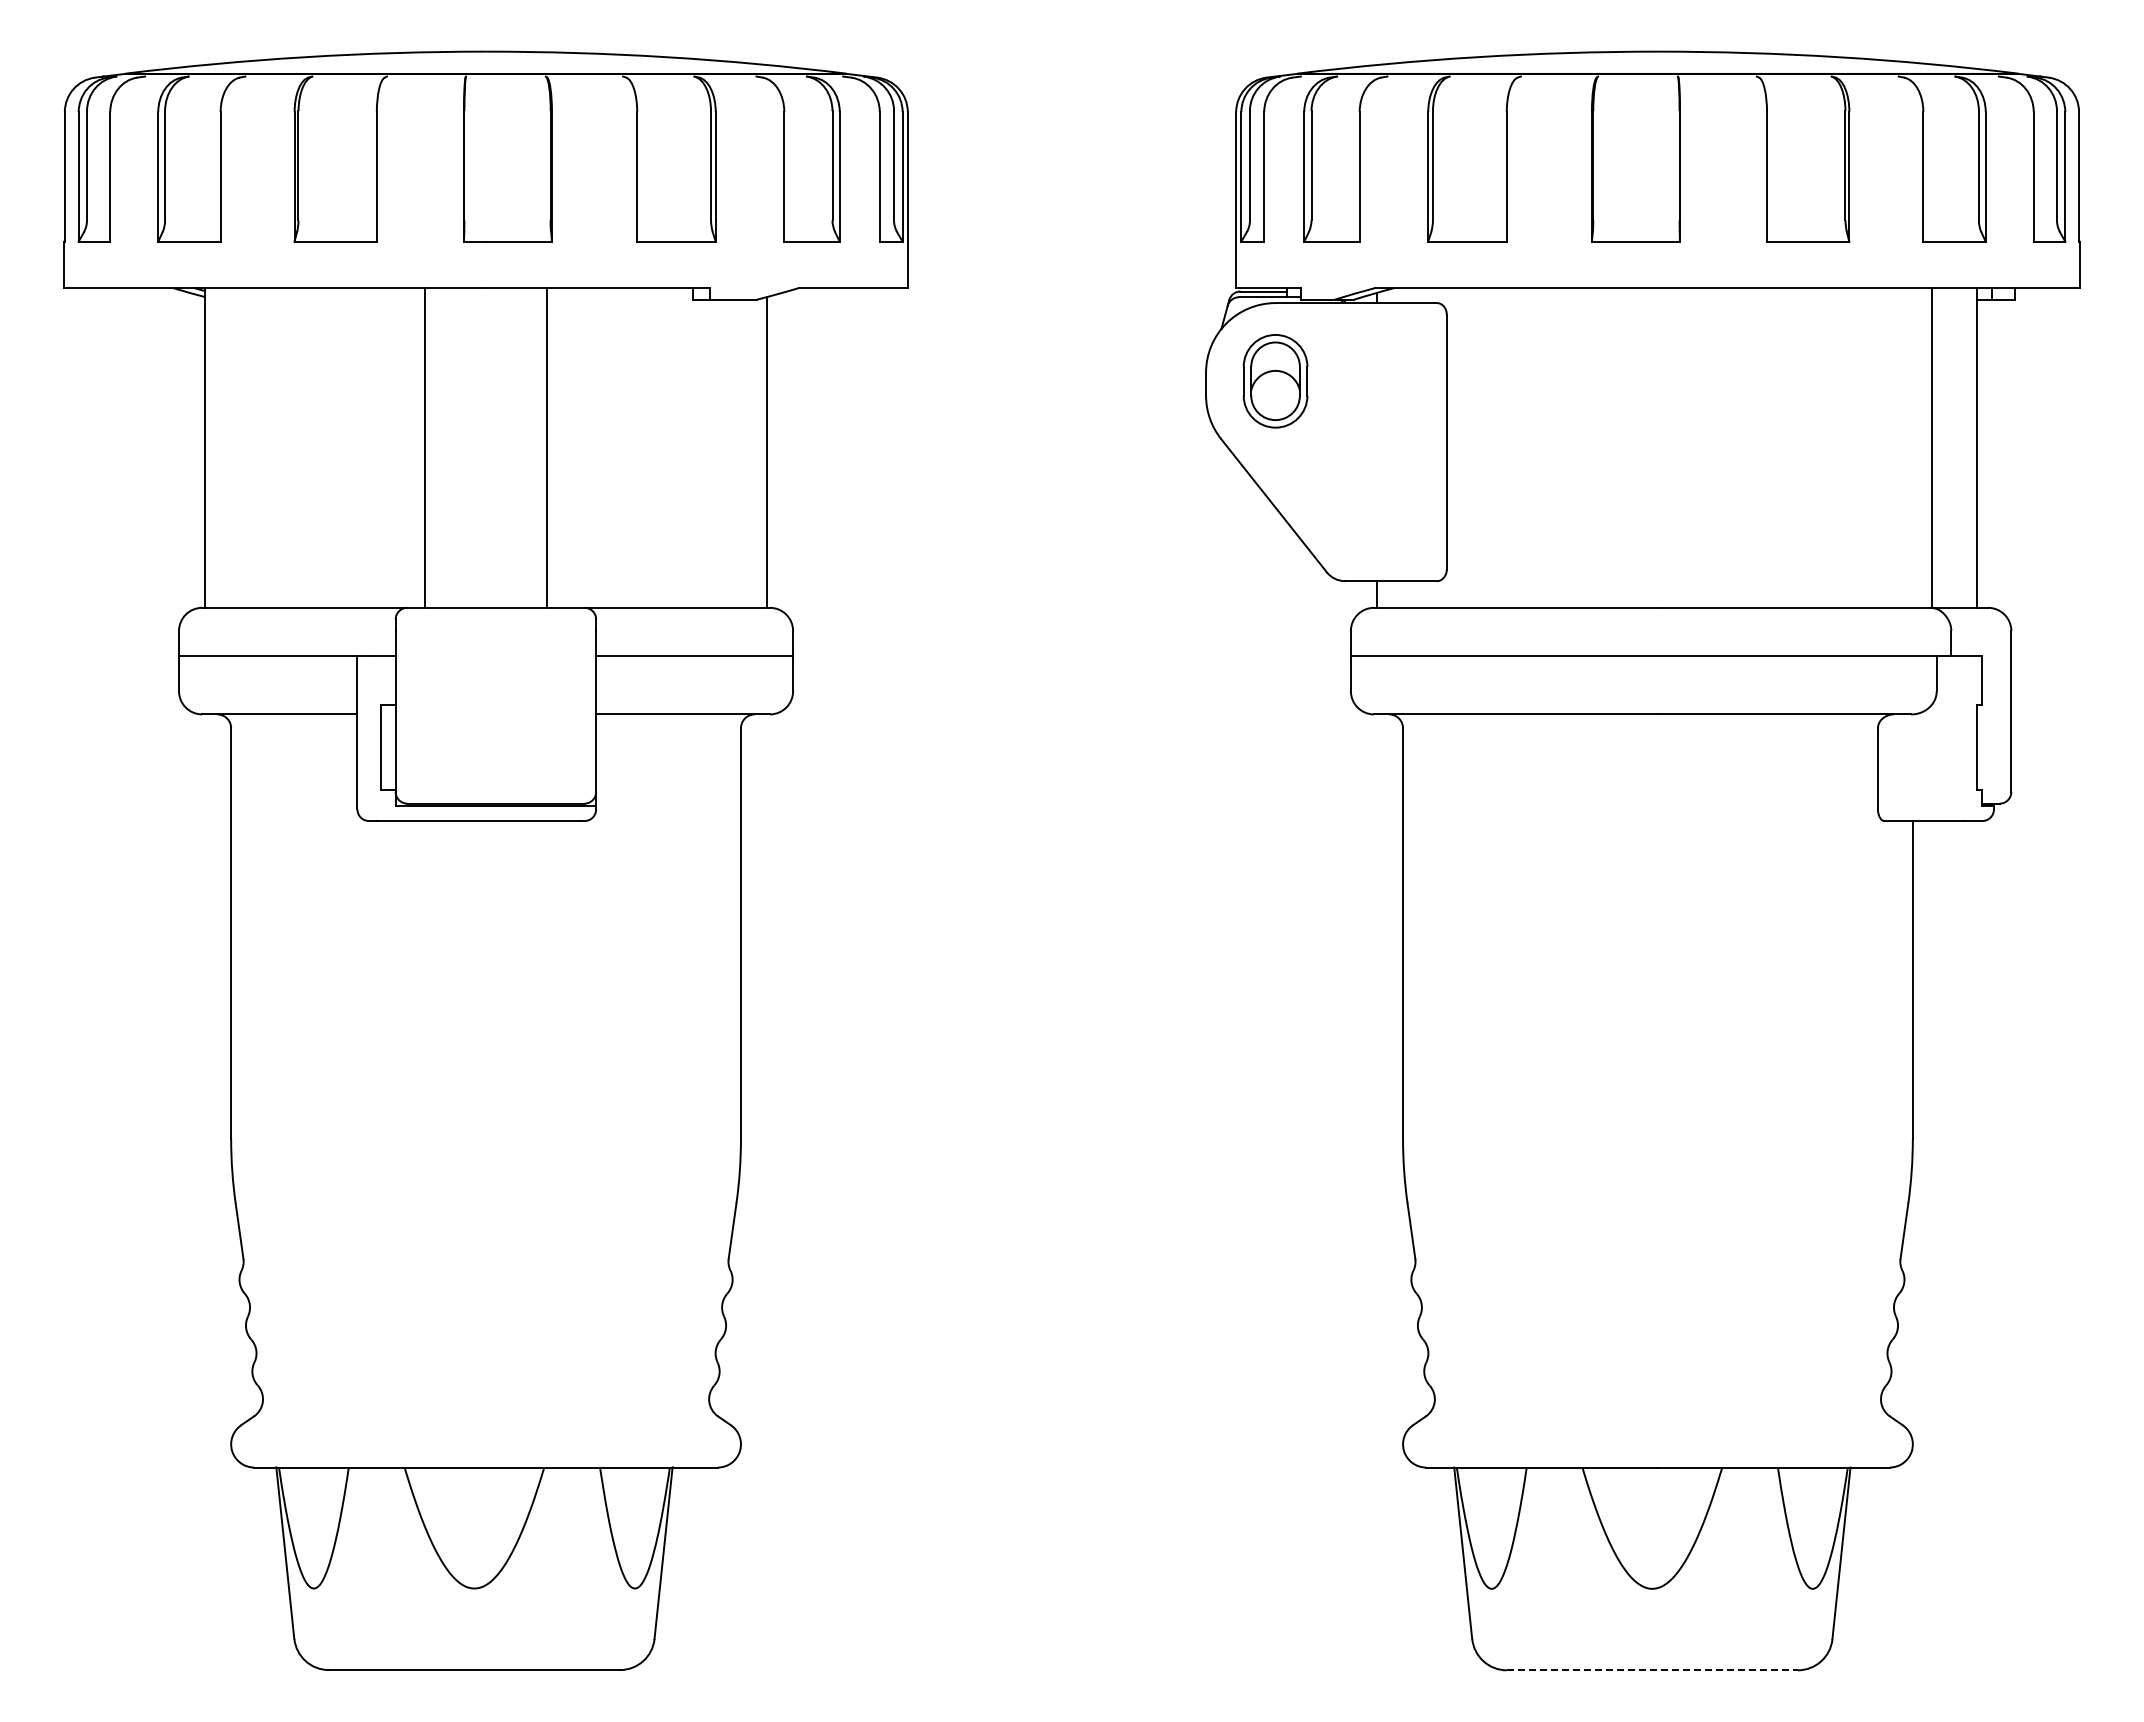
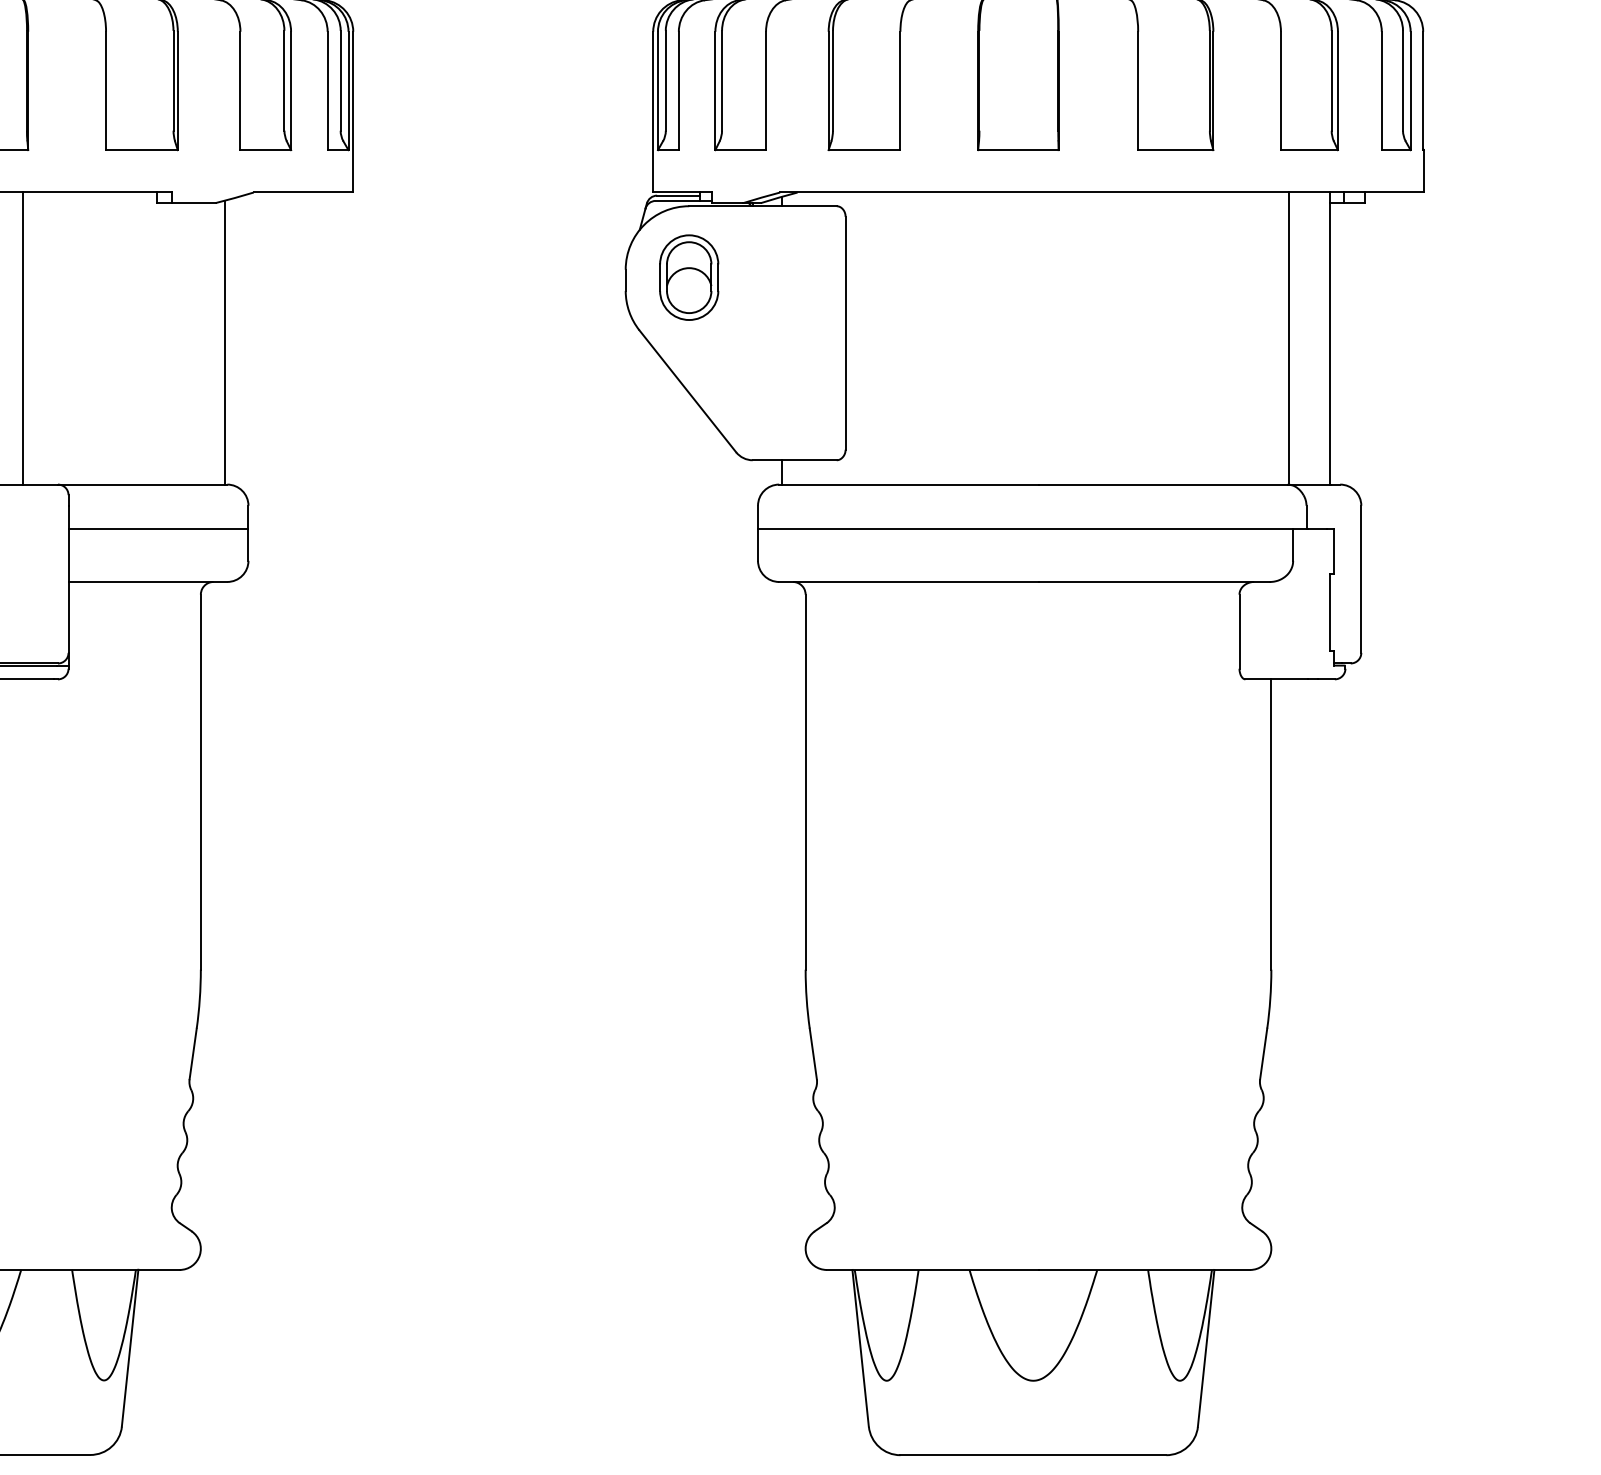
line: (1652, 1670) -> (1033, 1455), dashed -> solid

